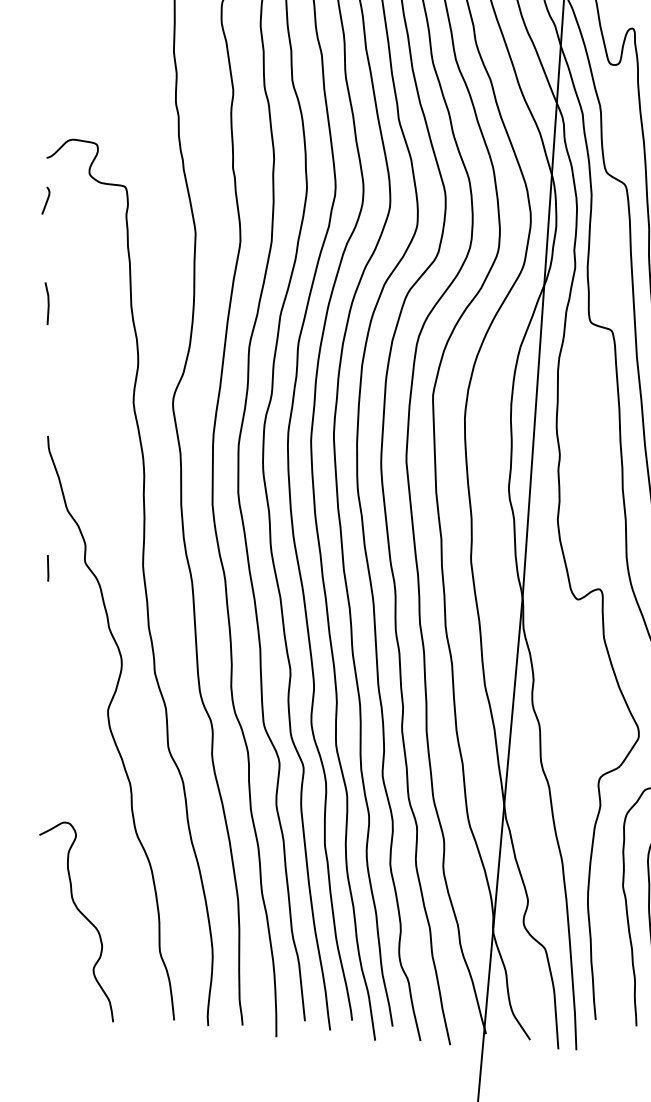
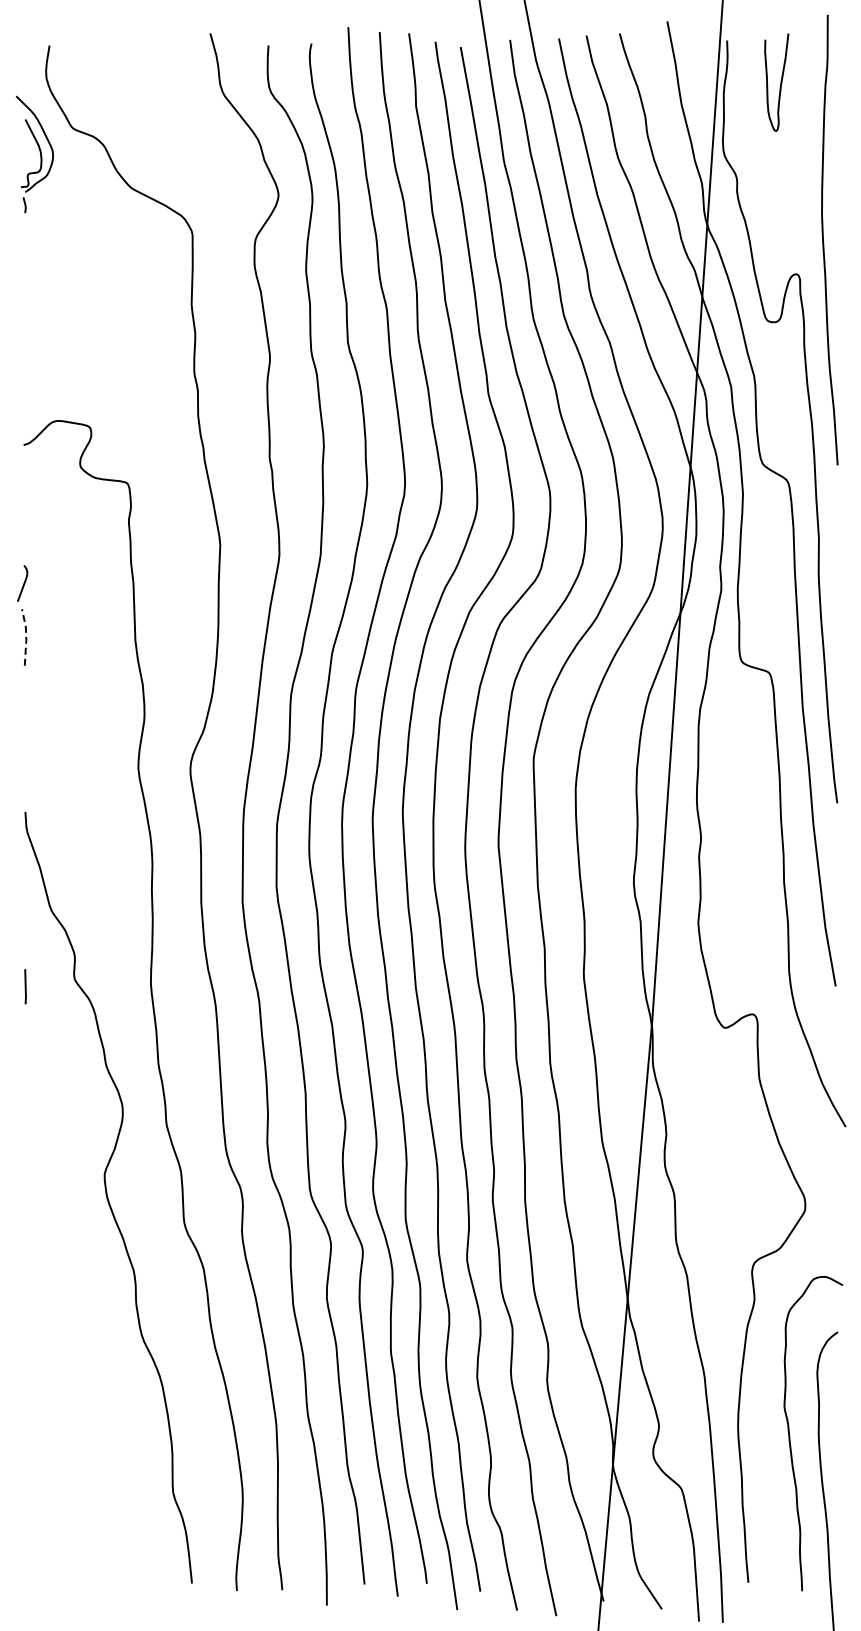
curve: (46, 200) -> (23, 583), moved
line: (48, 303) -> (26, 636), solid -> dashed
curve: (82, 915) -> (71, 1445), removed

